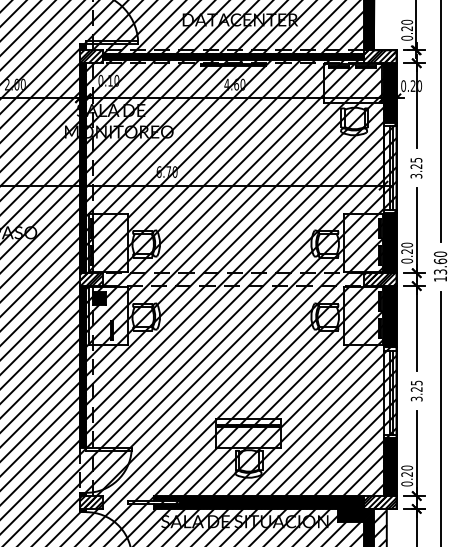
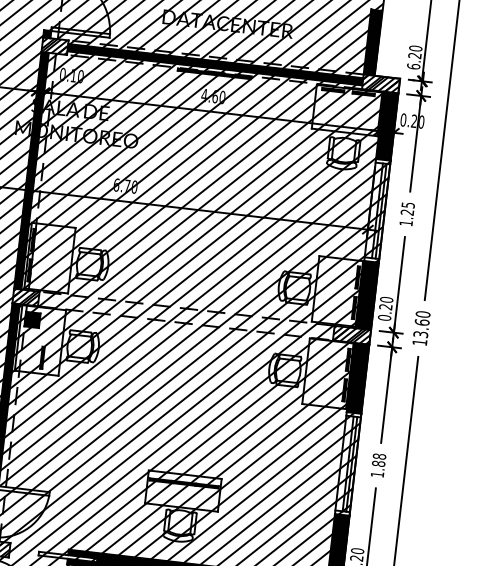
text: (406, 37) -> (413, 65), 0.20 -> 6.20
text: (416, 175) -> (406, 222), 3.25 -> 1.25
text: (416, 390) -> (378, 464), 3.25 -> 1.88

